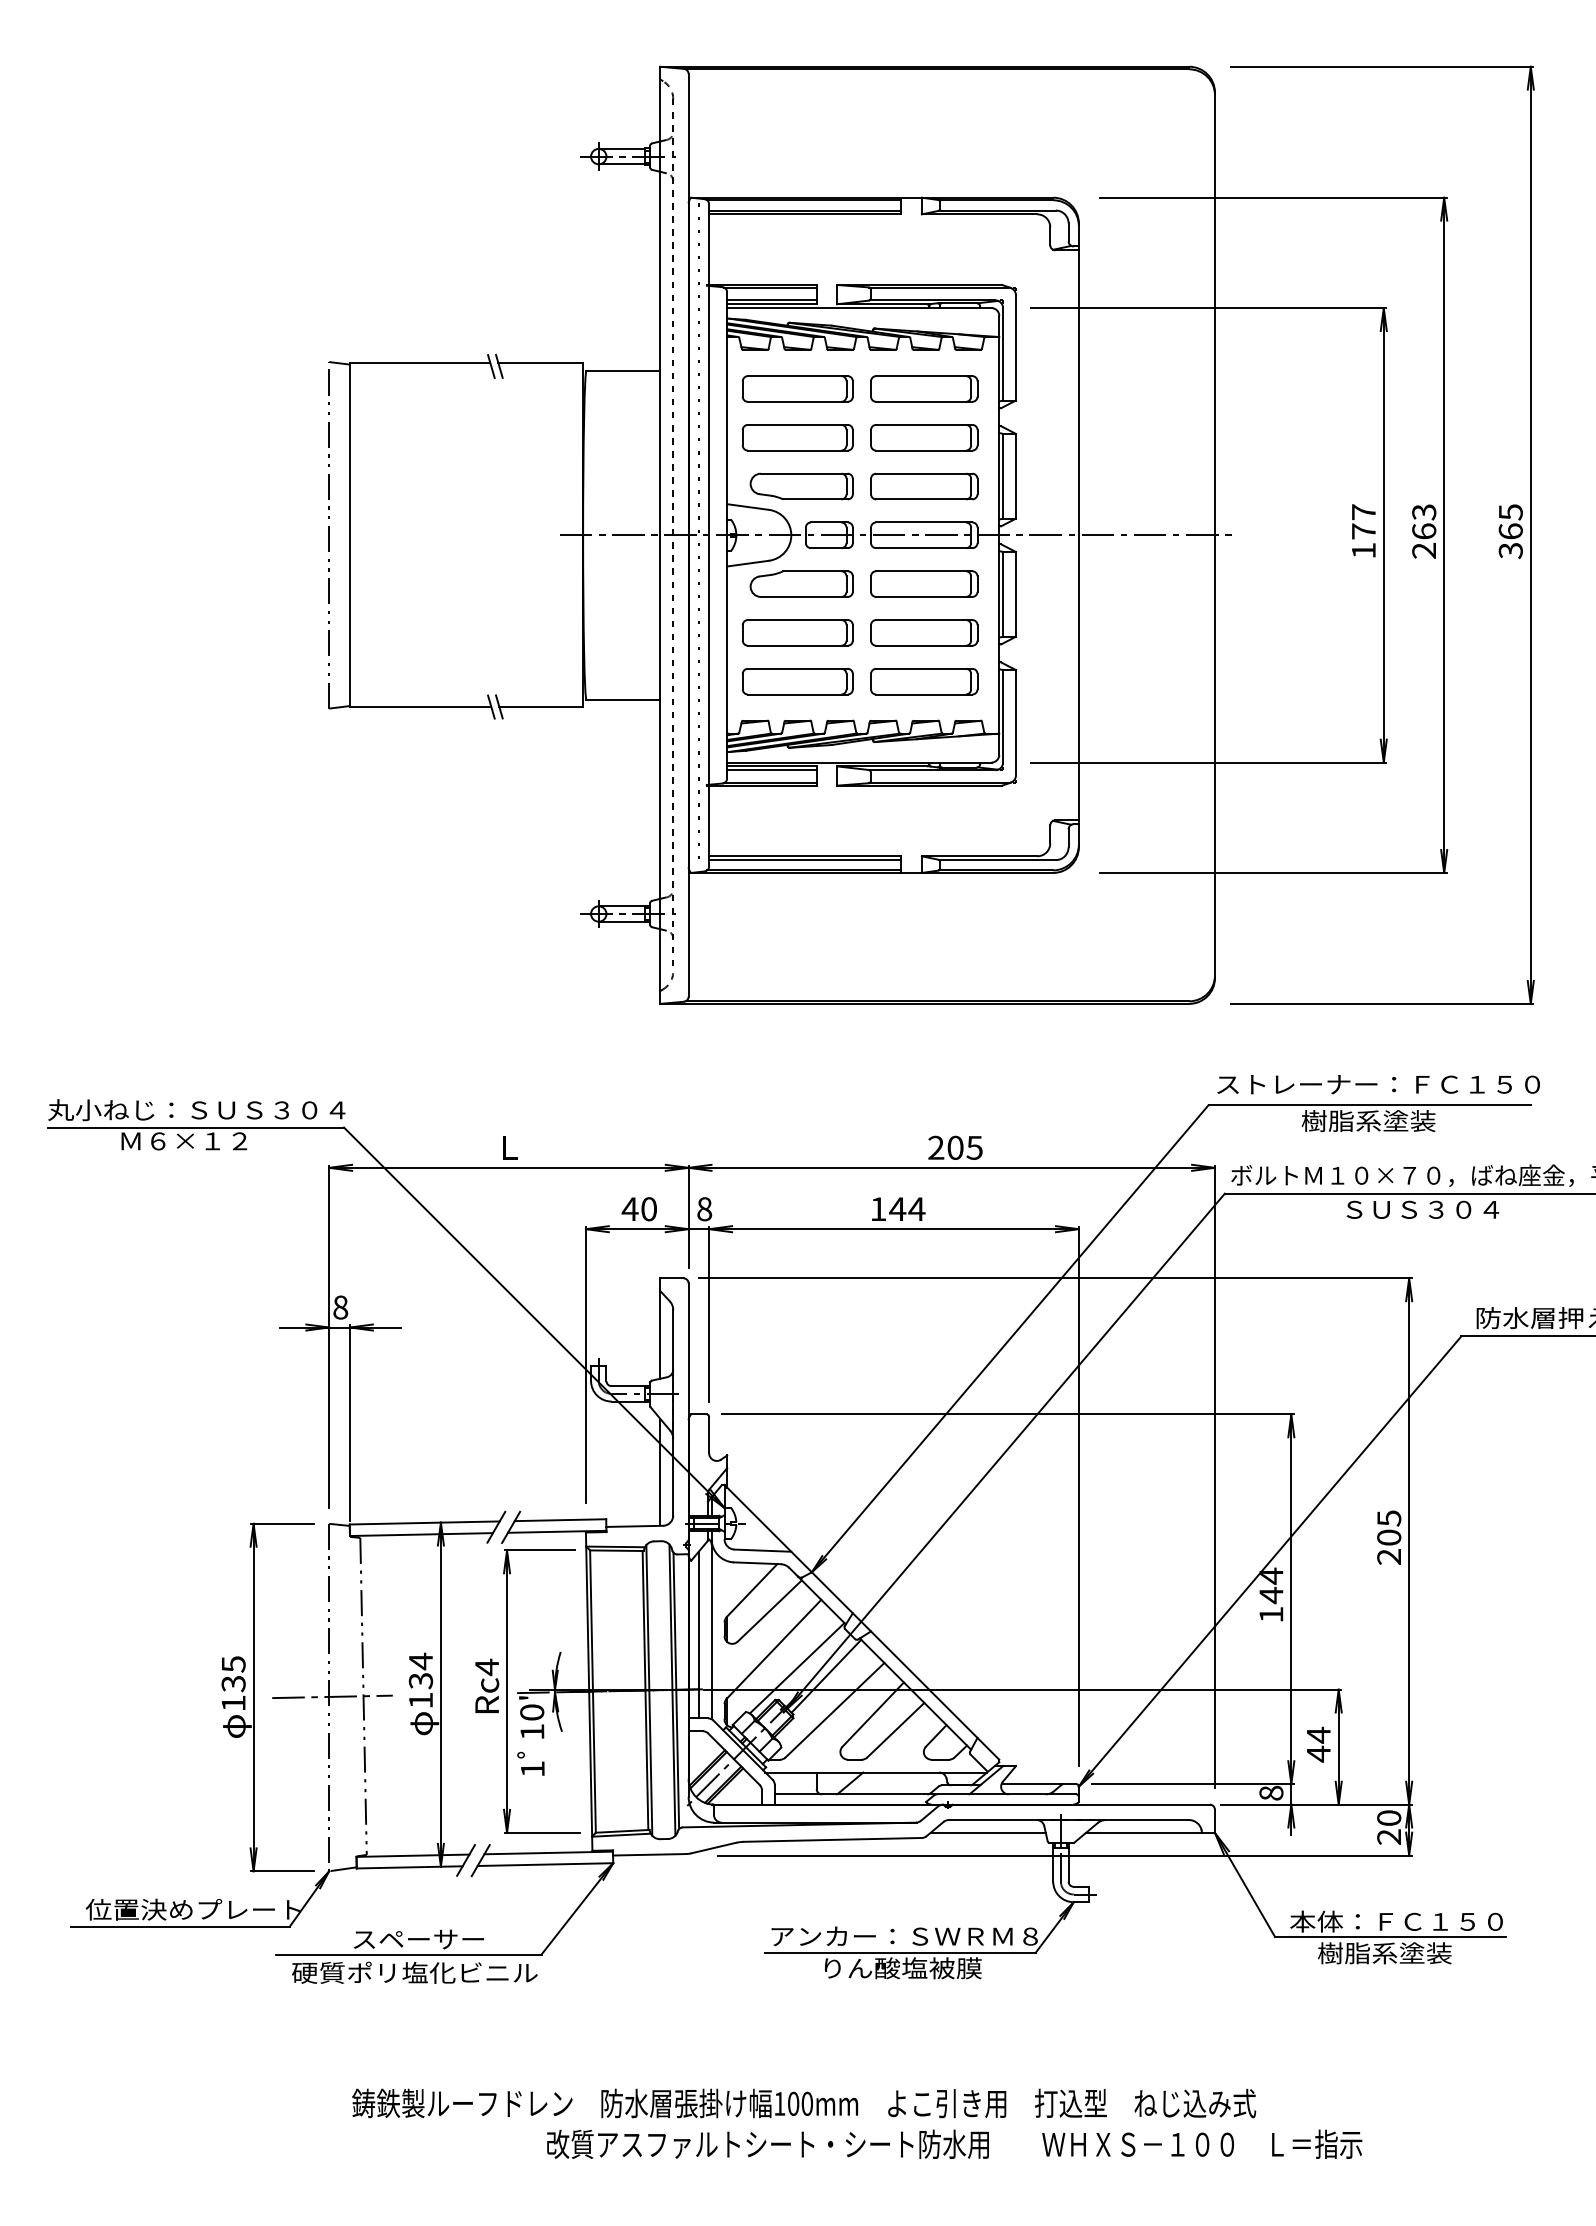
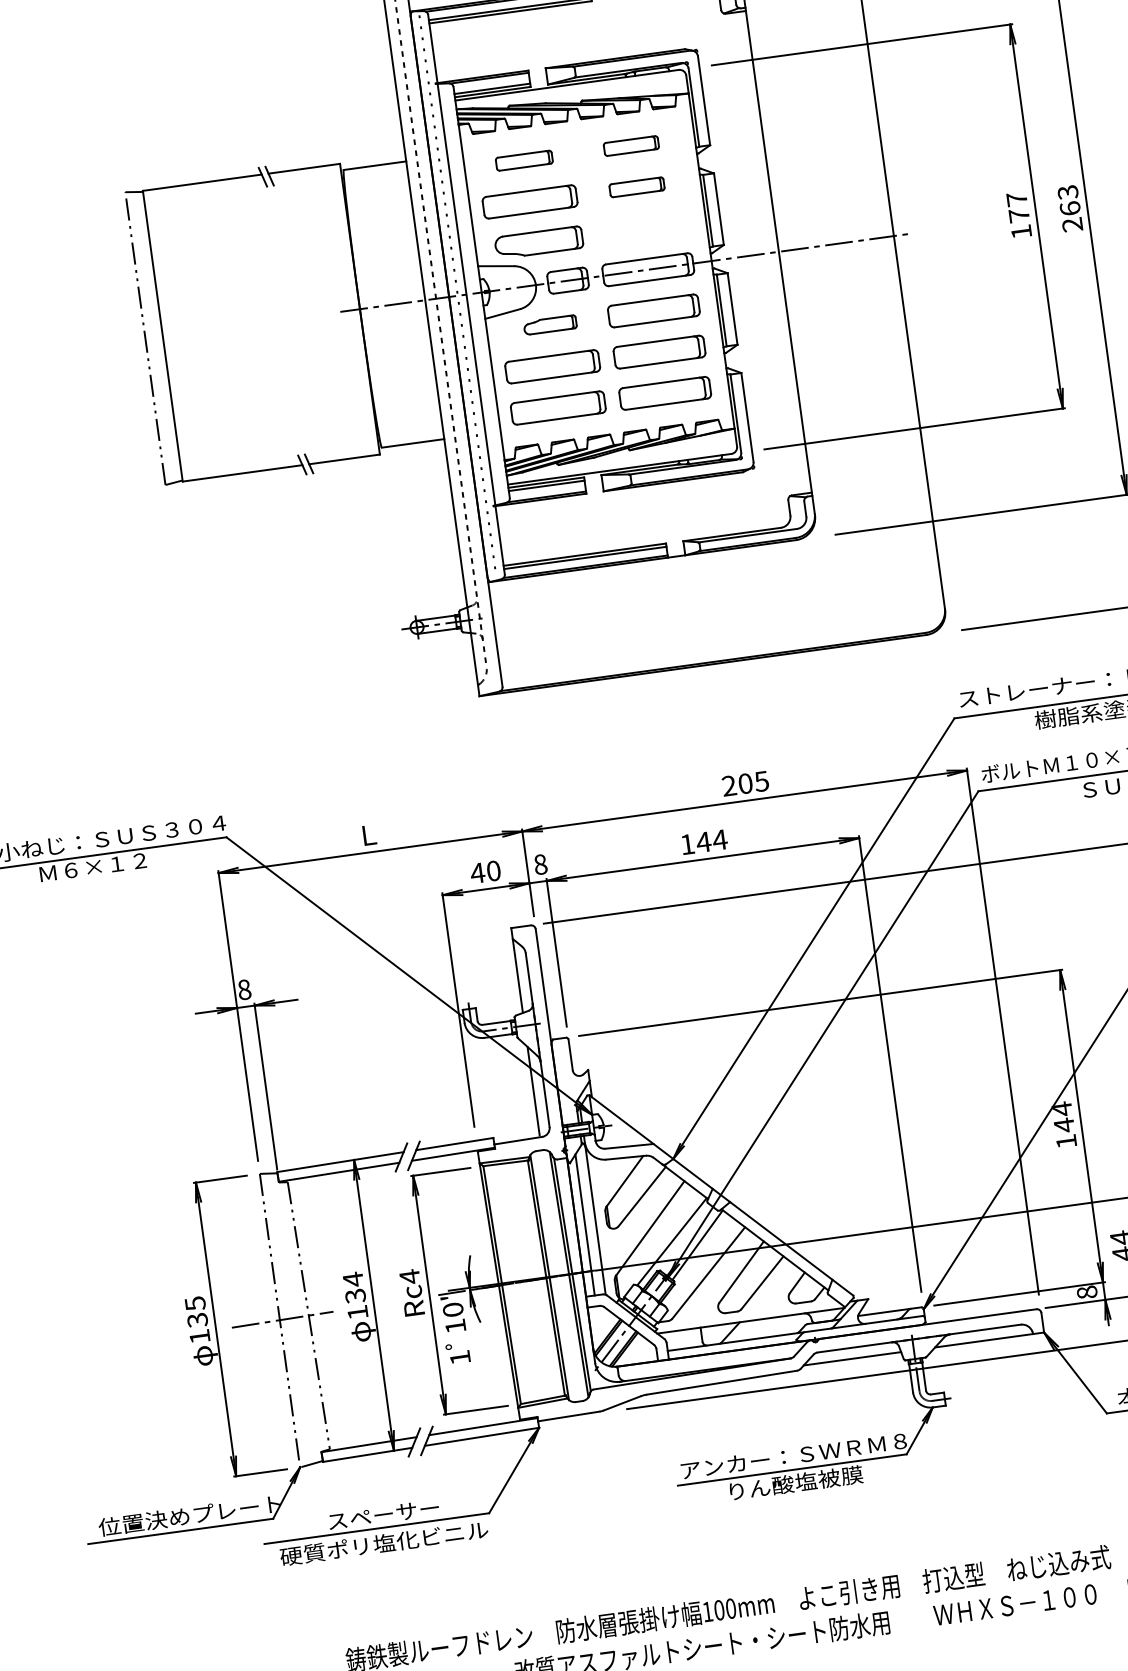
part: (797, 388) -> (524, 160), size x0.6
part: (924, 388) -> (631, 145), size x0.6
part: (924, 437) -> (637, 187), size x0.6
part: (924, 486) -> (642, 228), removed
part: (801, 583) -> (550, 324), size x0.6

